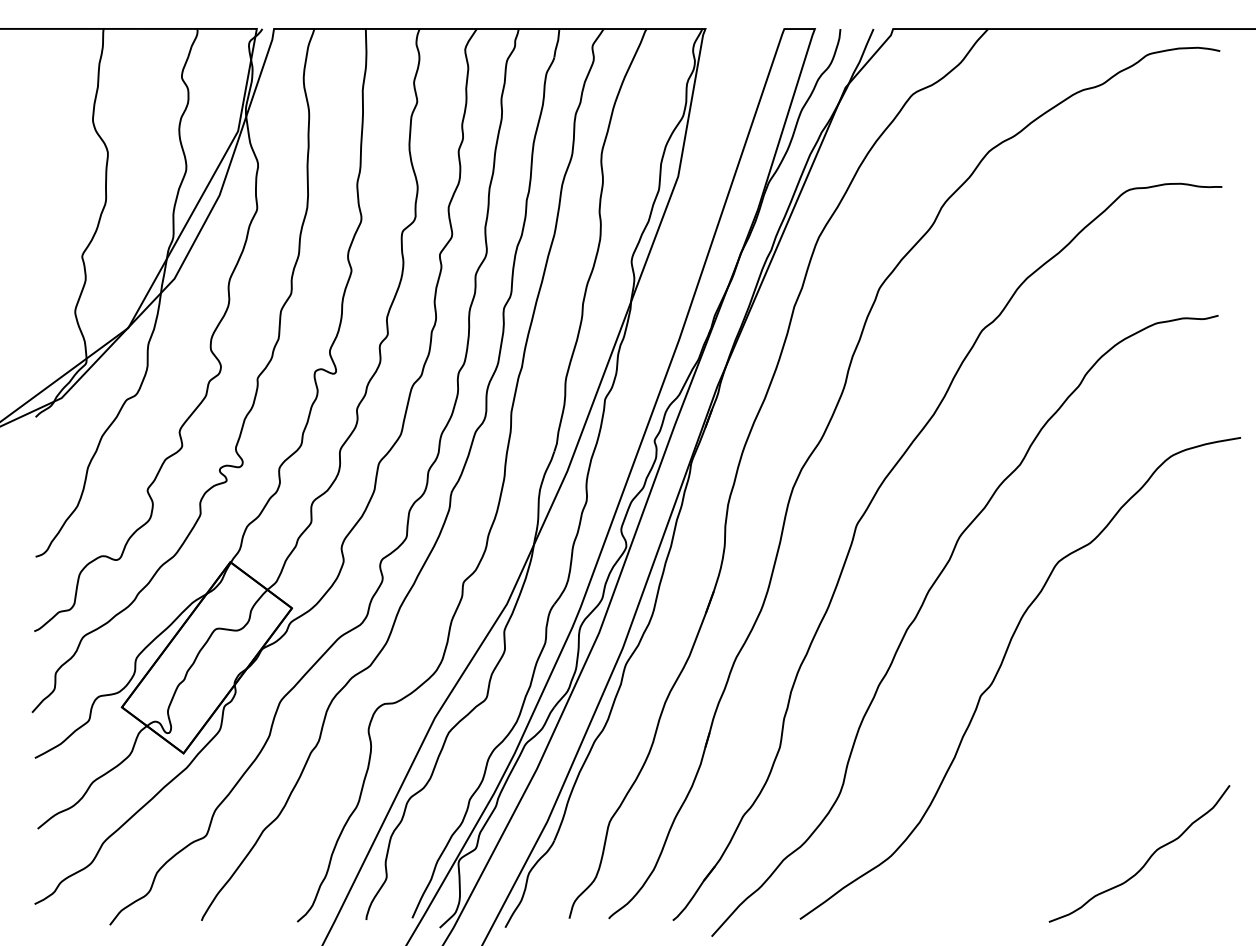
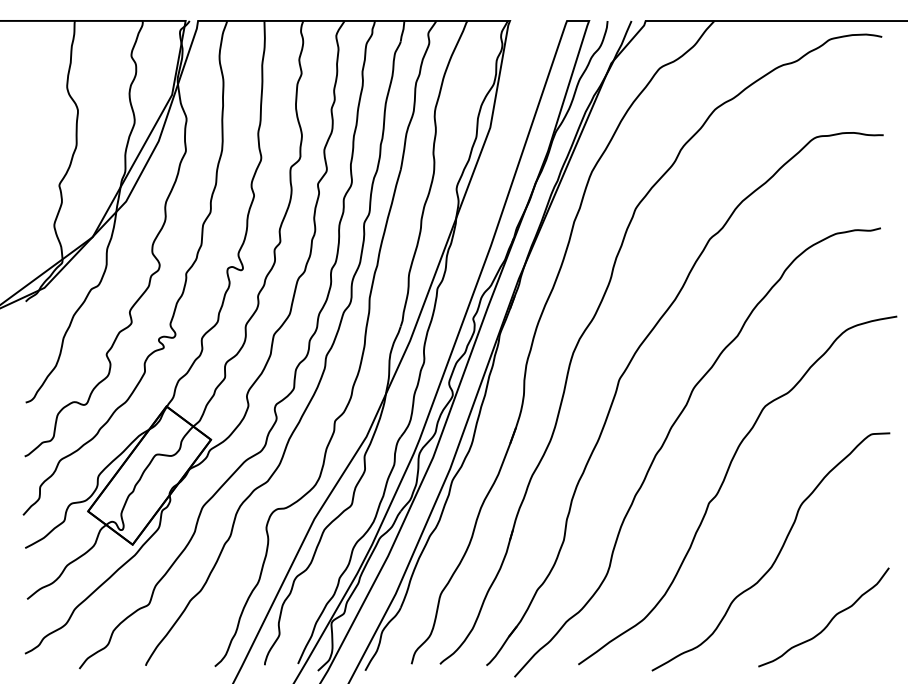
curve: (1075, 766) -> (777, 554), added

